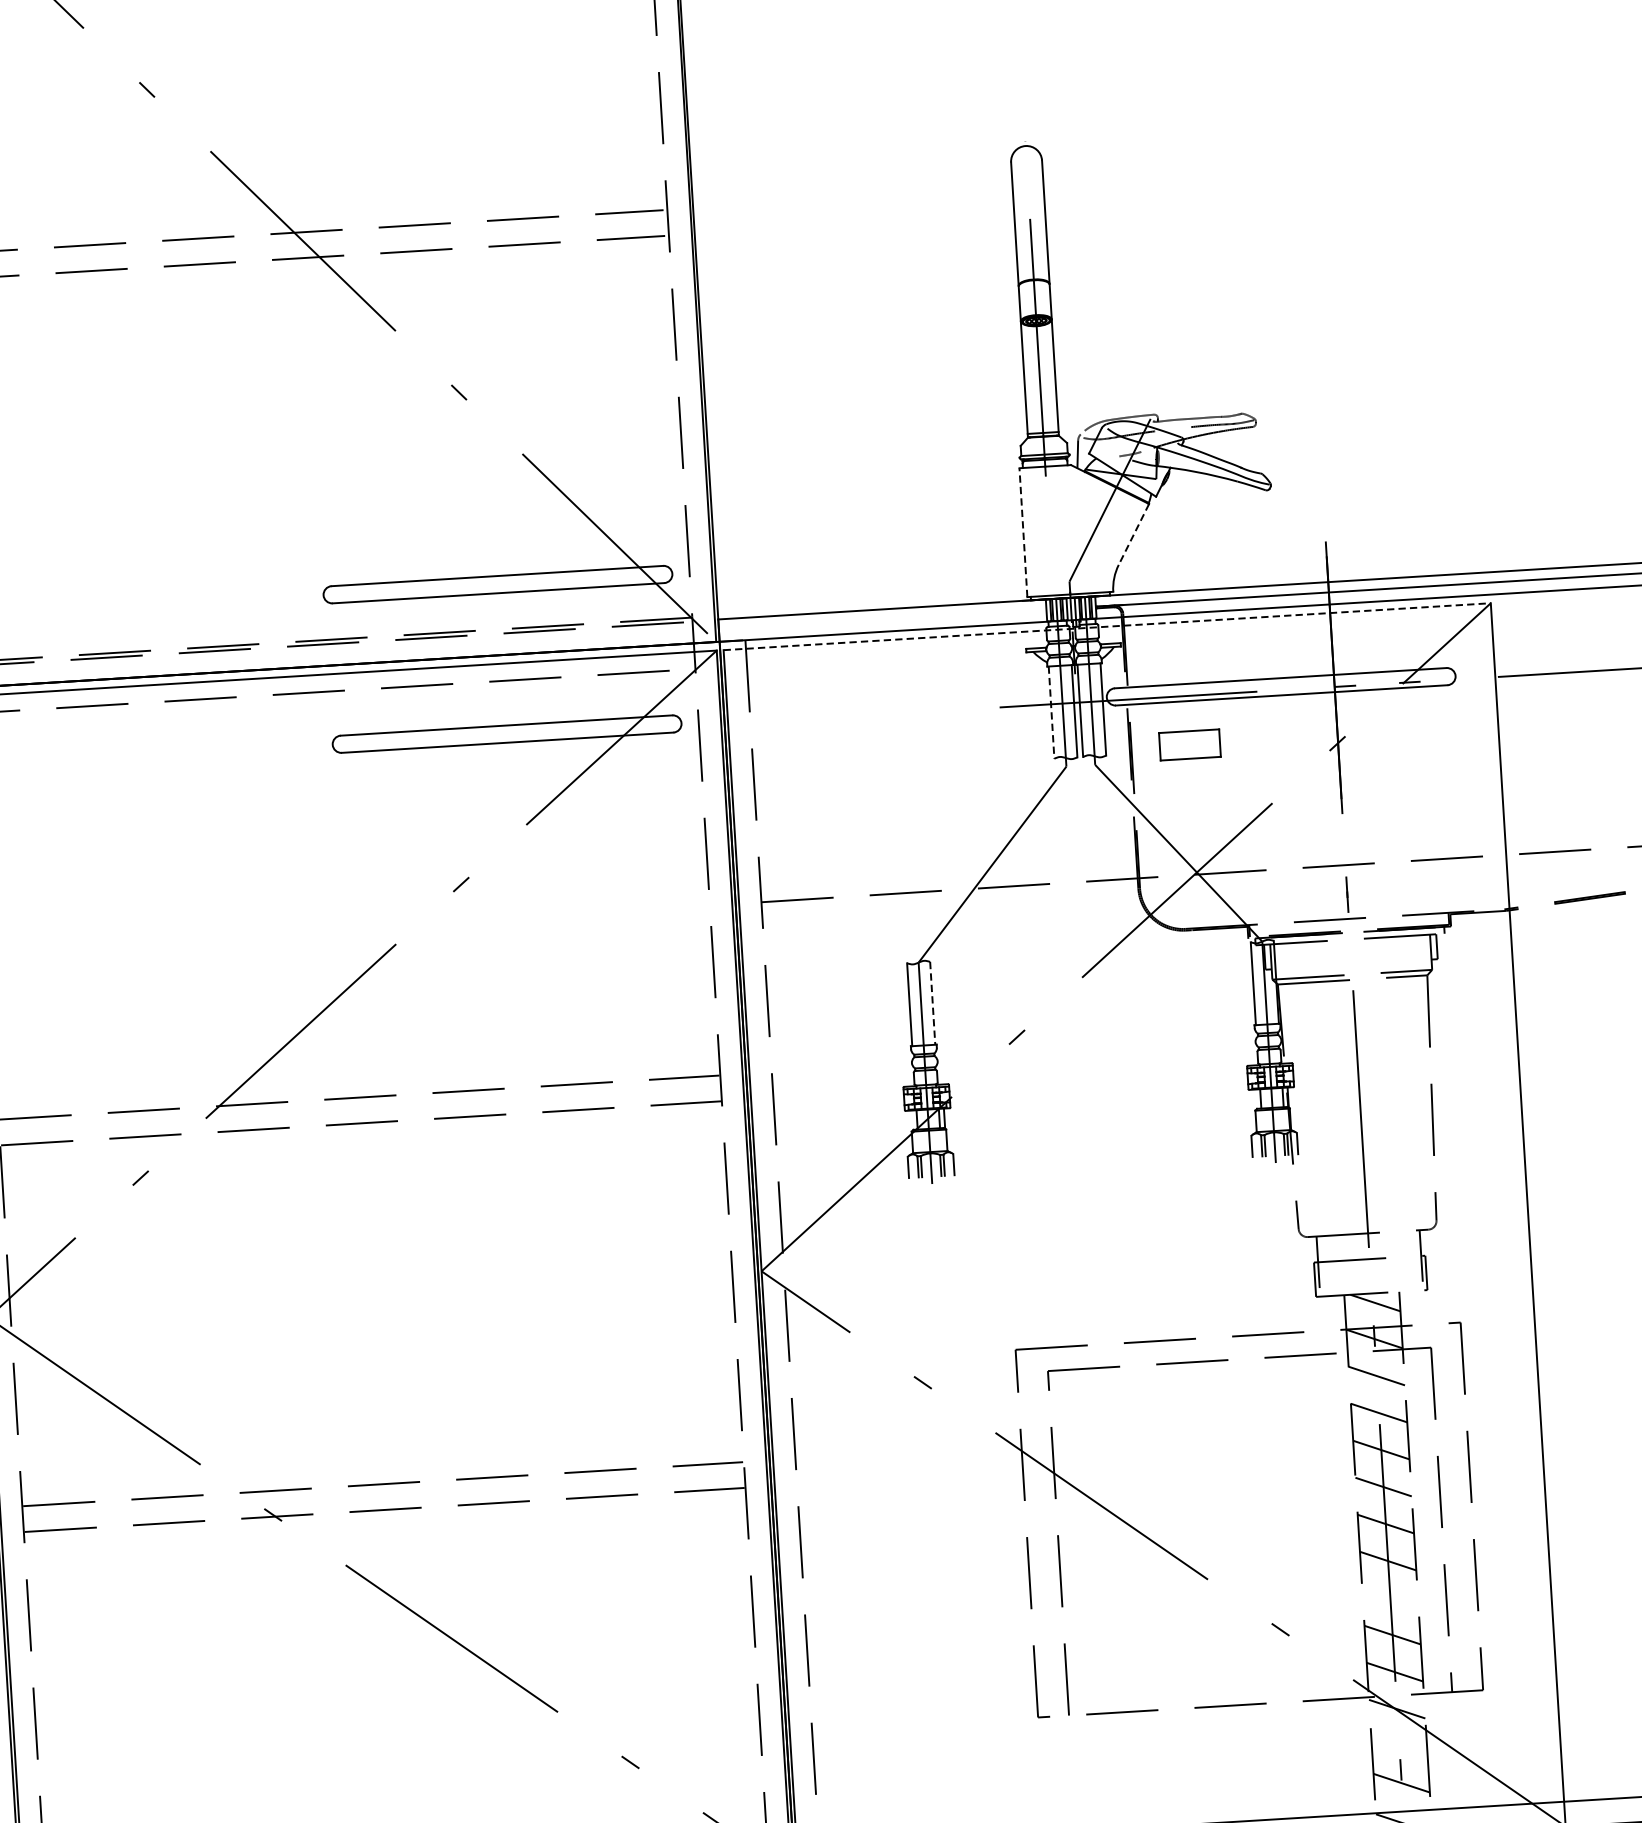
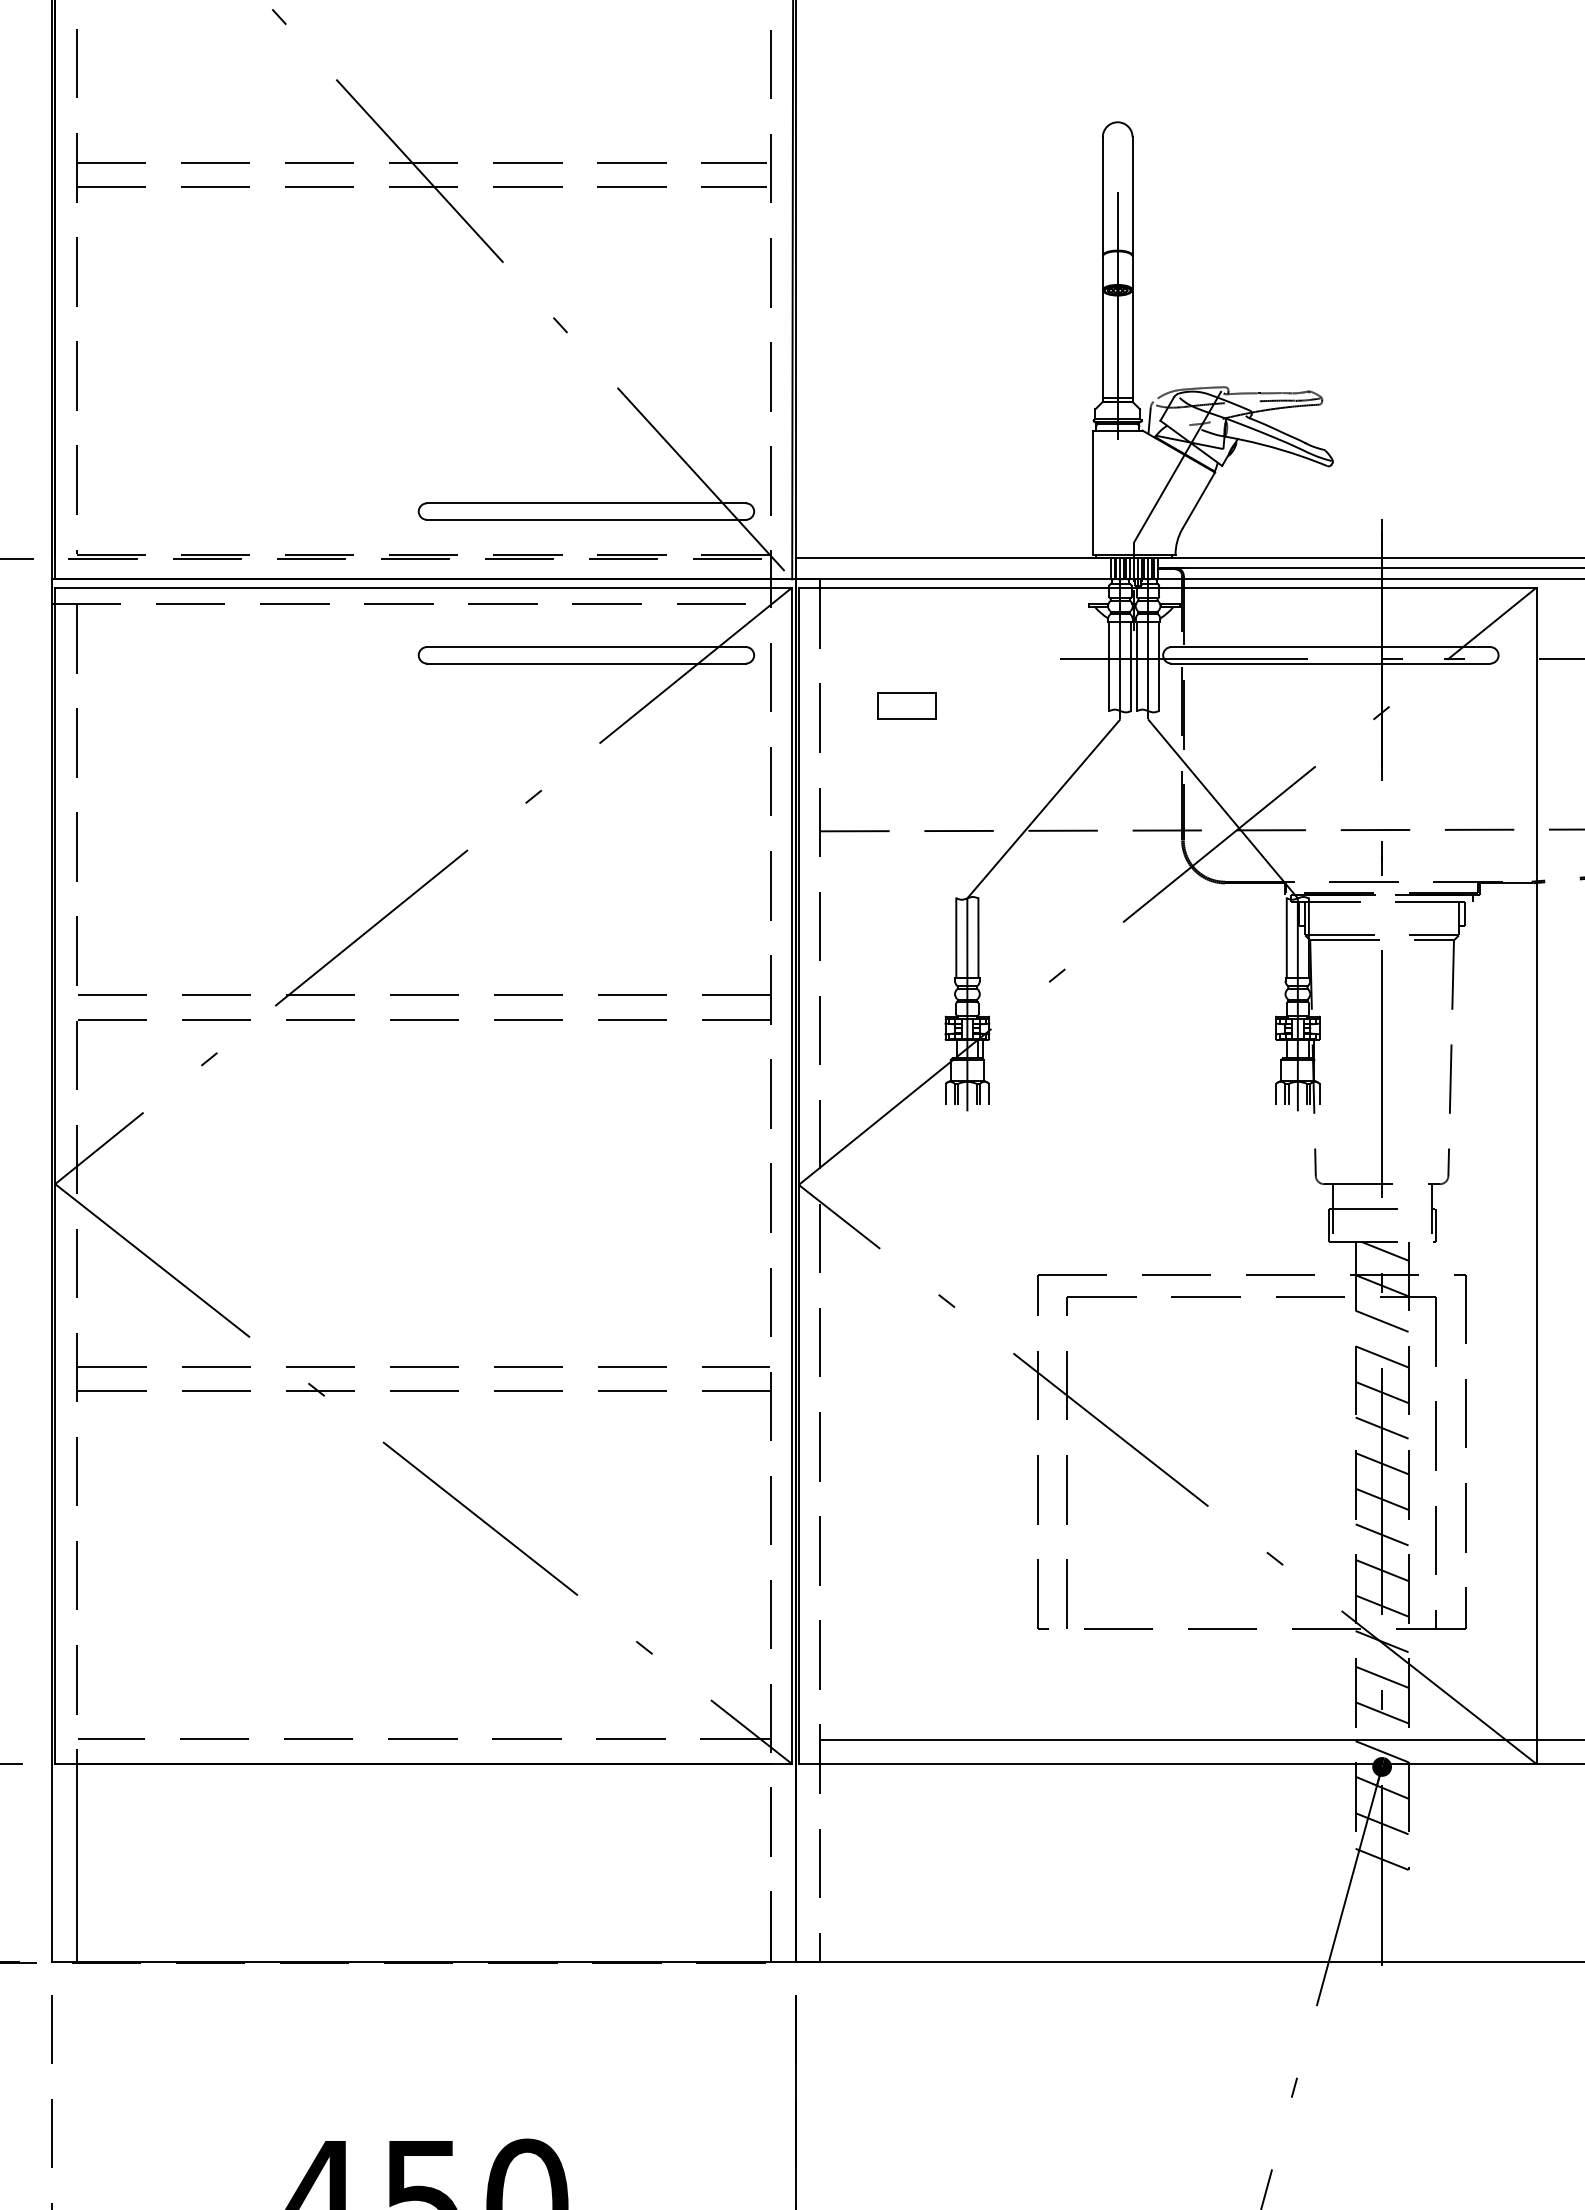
line: (1022, 532) -> (1092, 492), dashed -> solid
line: (1133, 534) -> (1198, 500), dashed -> solid
line: (1107, 626) -> (1167, 587), dashed -> solid
line: (1051, 713) -> (1109, 667), dashed -> solid
part: (1189, 744) -> (906, 705), moved
line: (932, 1003) -> (978, 938), dashed -> solid
line: (1389, 1597) -> (1381, 1534), added
line: (1398, 1745) -> (1381, 1676), added

